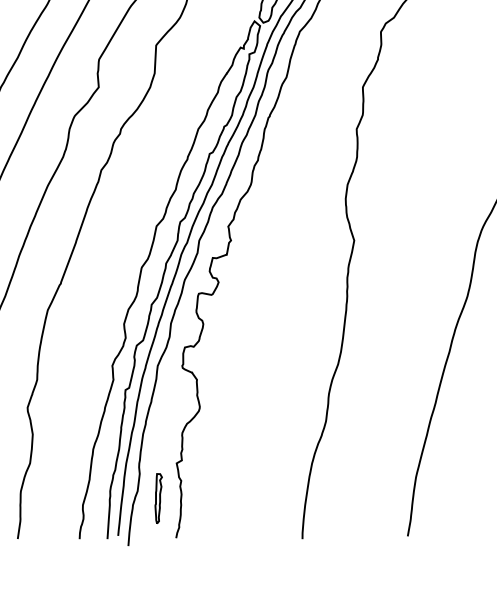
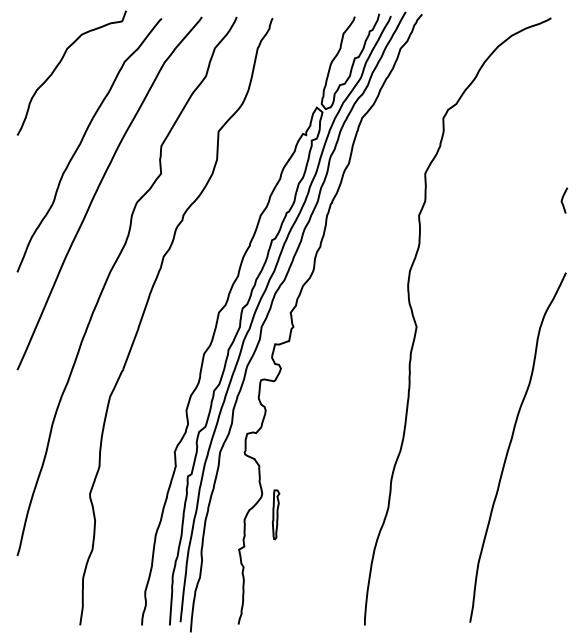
part: (159, 498) -> (276, 514), moved

